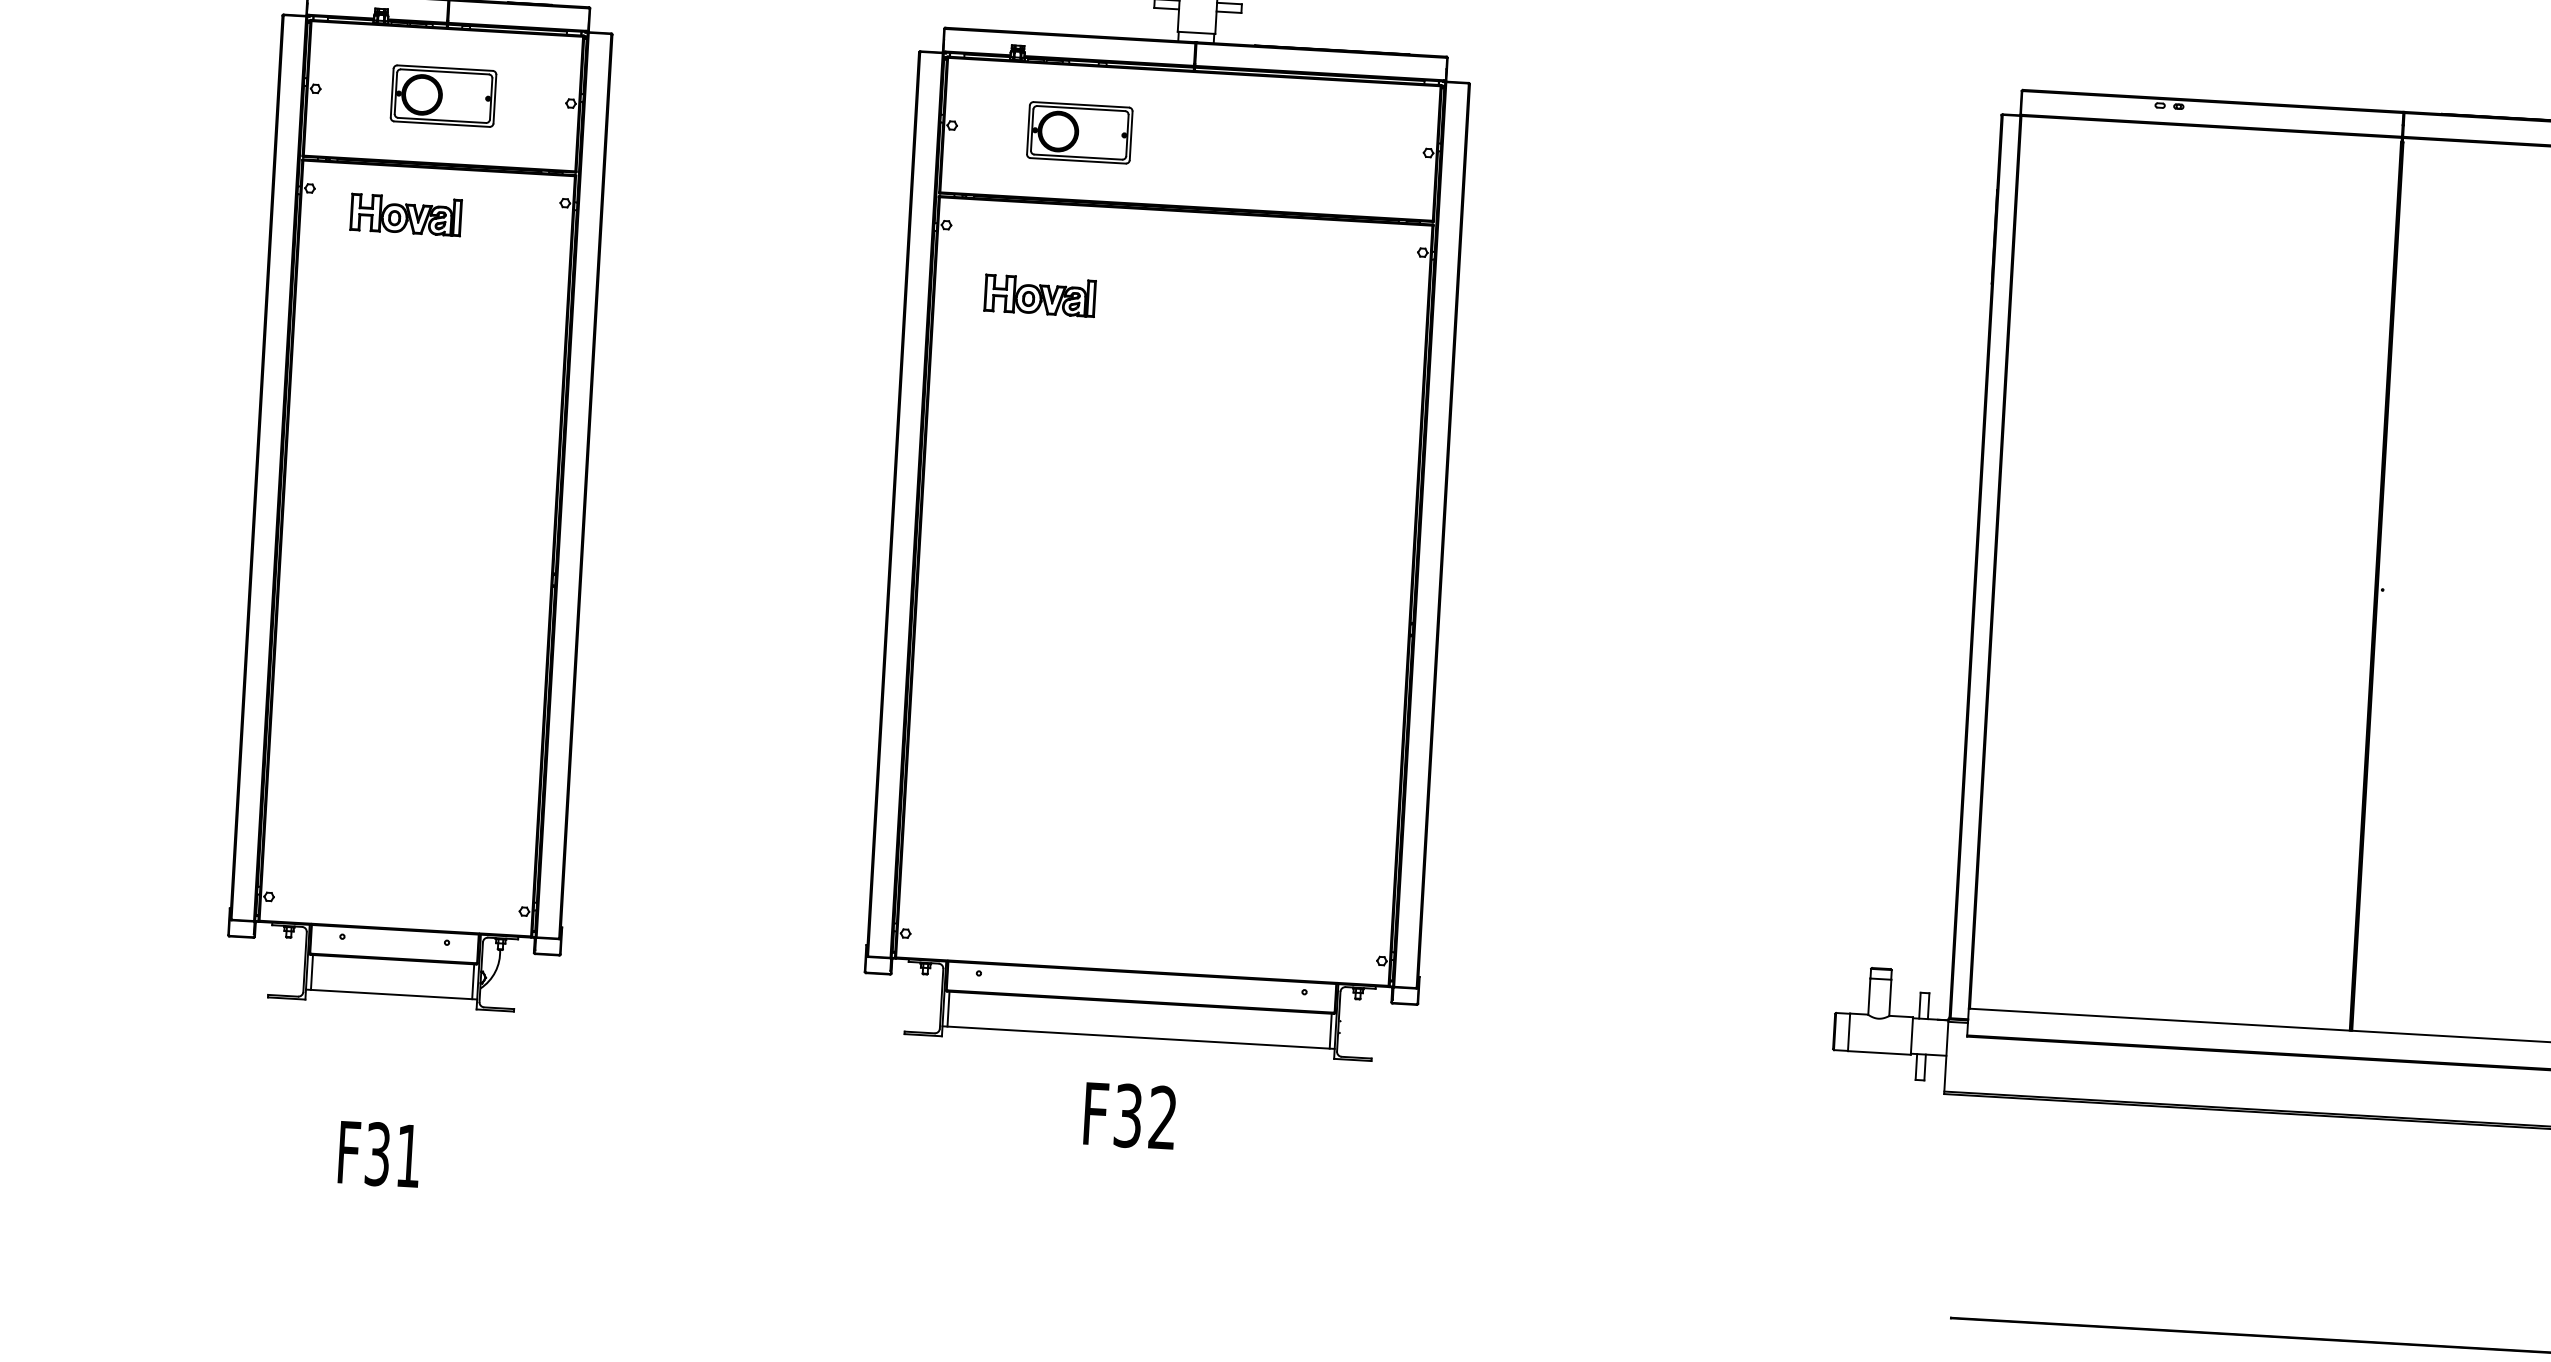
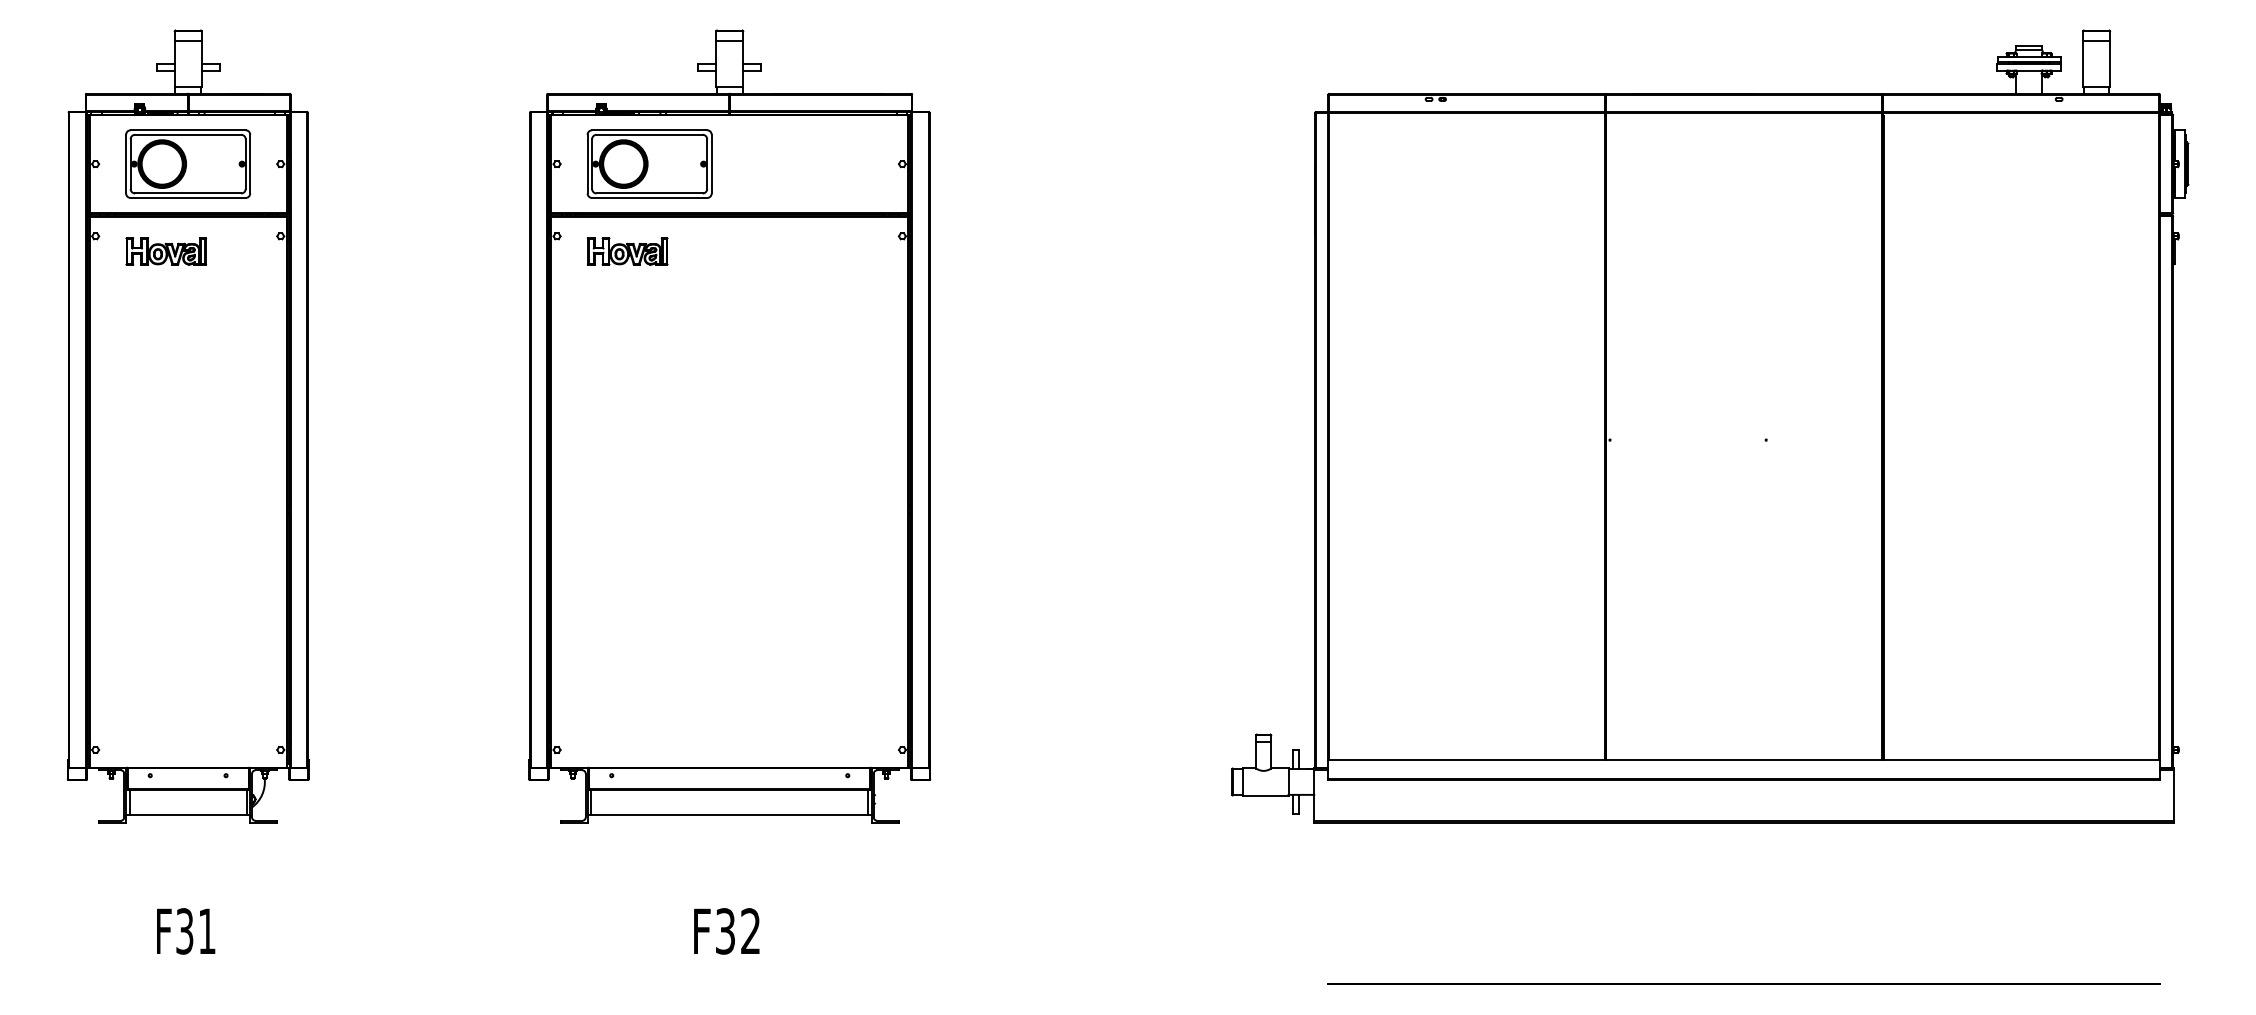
part: (443, 95) -> (188, 163), size x1.67
part: (1079, 132) -> (649, 163), size x1.67
part: (1039, 295) -> (627, 251), moved
text: (1129, 1116) -> (726, 931), moved

